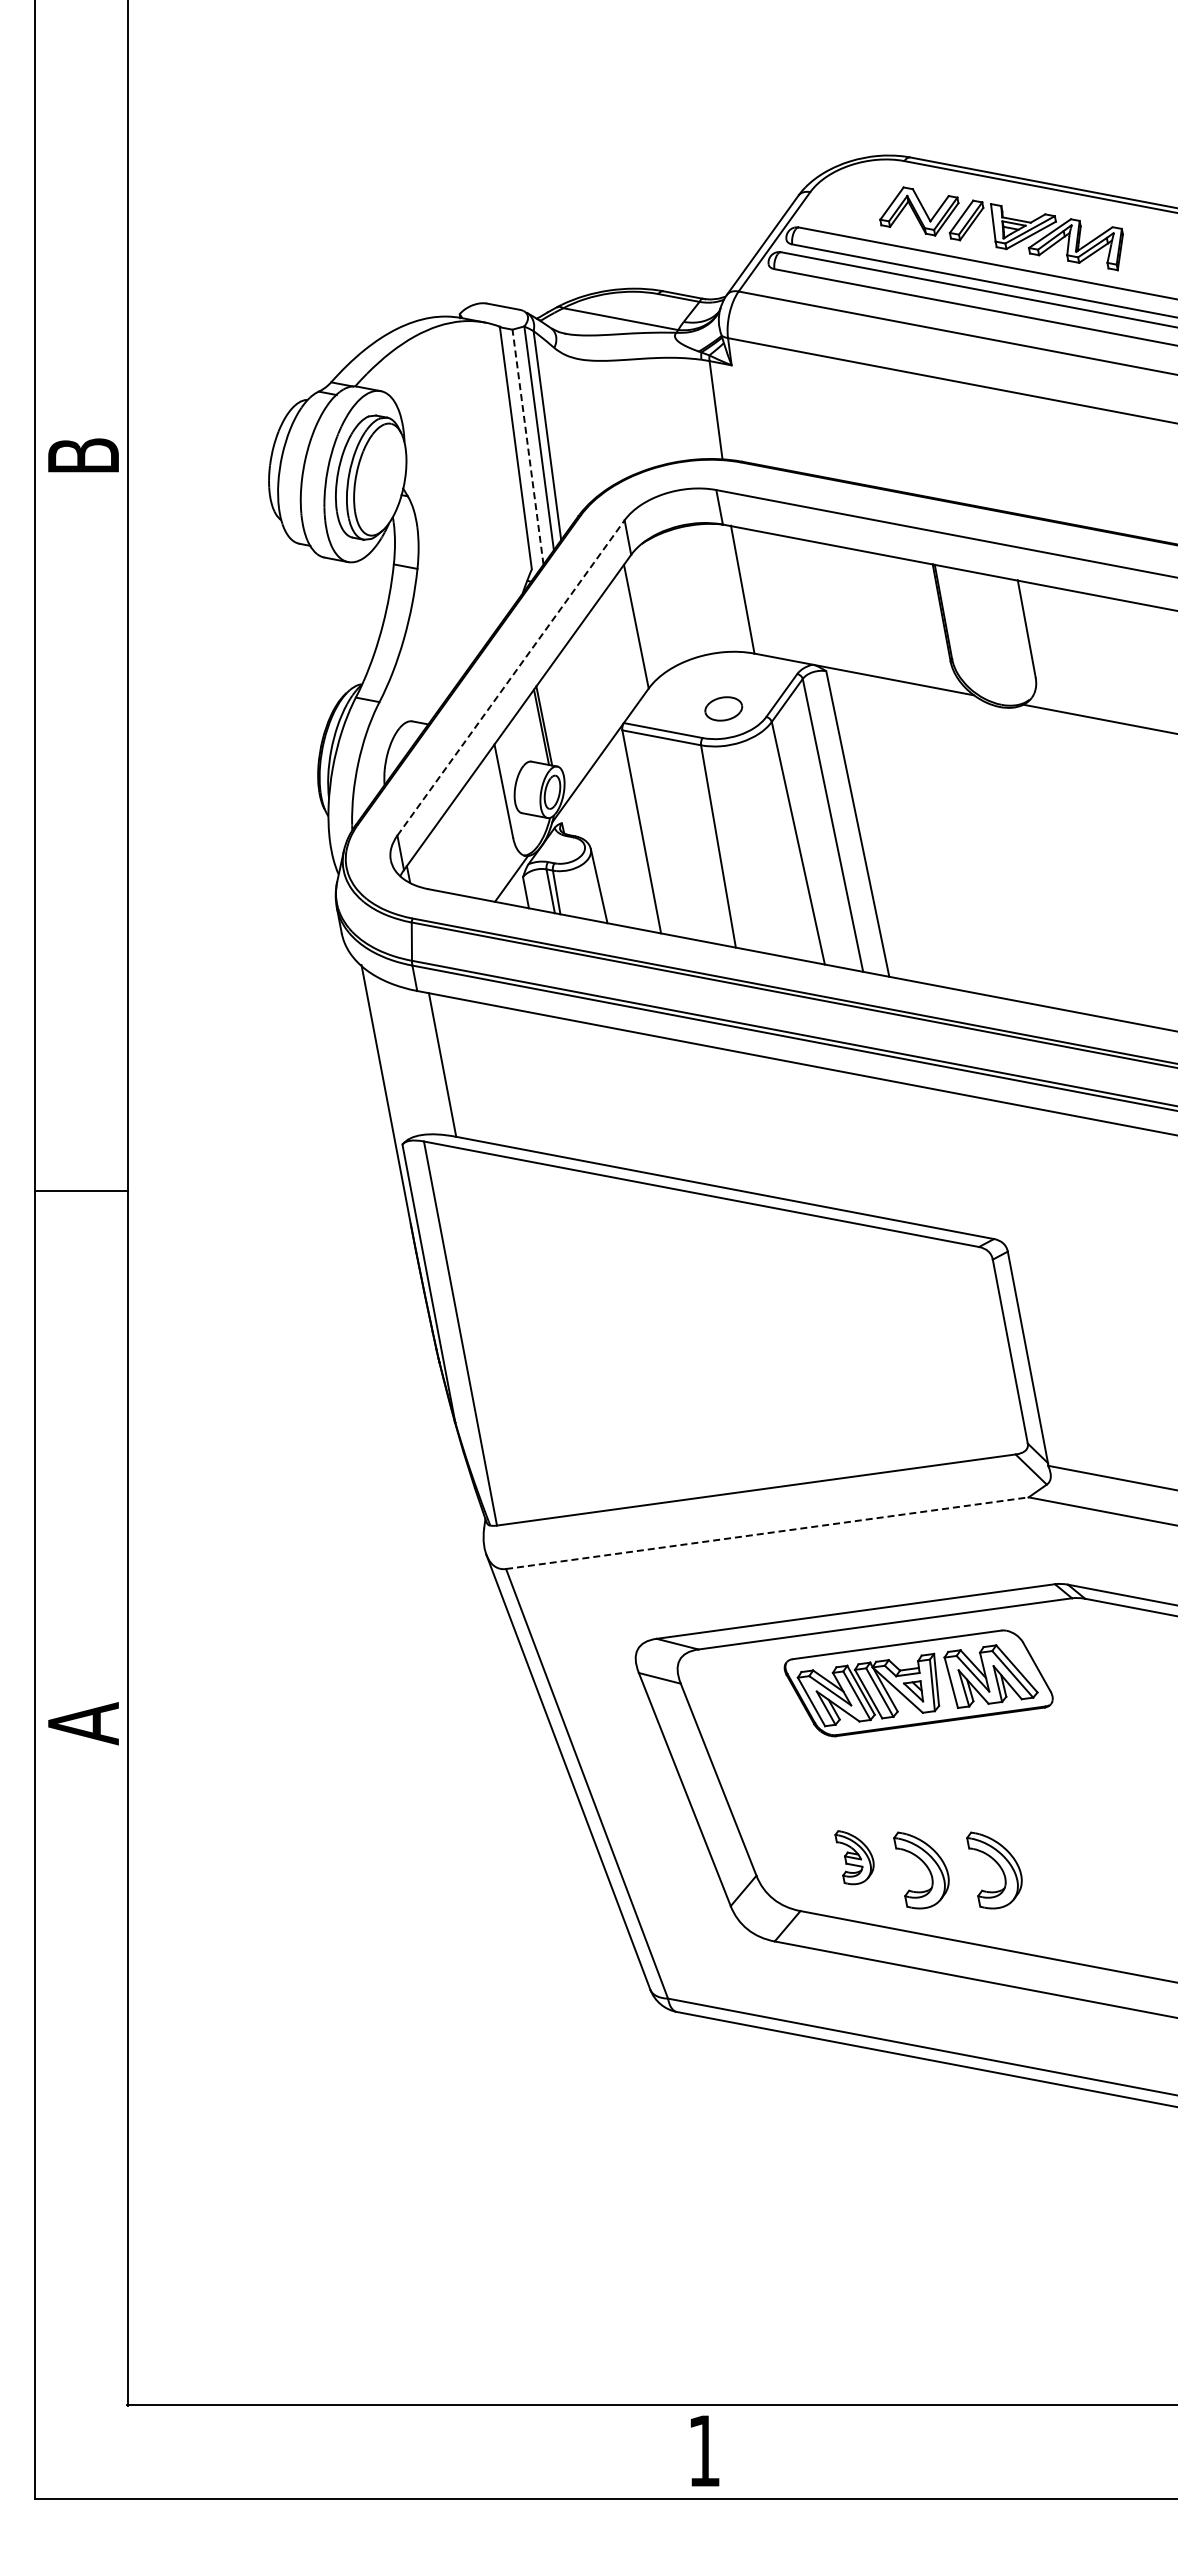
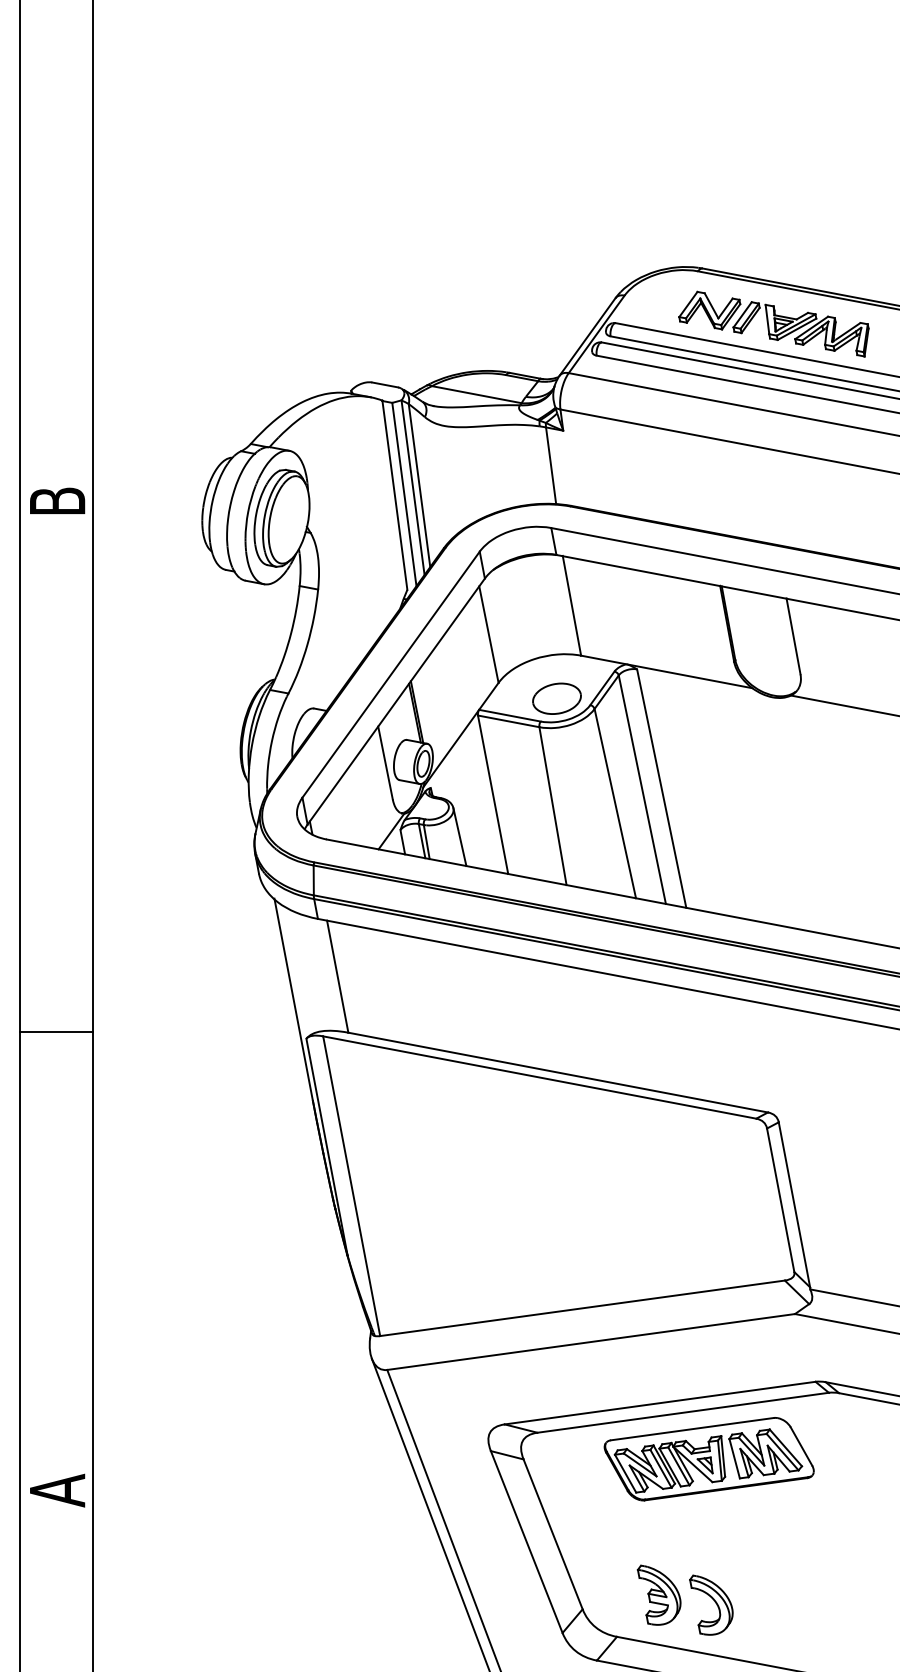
line: (527, 446) -> (403, 494), dashed -> solid
line: (511, 677) -> (391, 674), dashed -> solid
part: (723, 708) -> (556, 698), size x1.67
line: (81, 1191) -> (55, 1031), moved
line: (767, 1533) -> (591, 1342), dashed -> solid
part: (854, 1857) -> (659, 1595), size x1.43
part: (994, 1870) -> (768, 1605), removed

